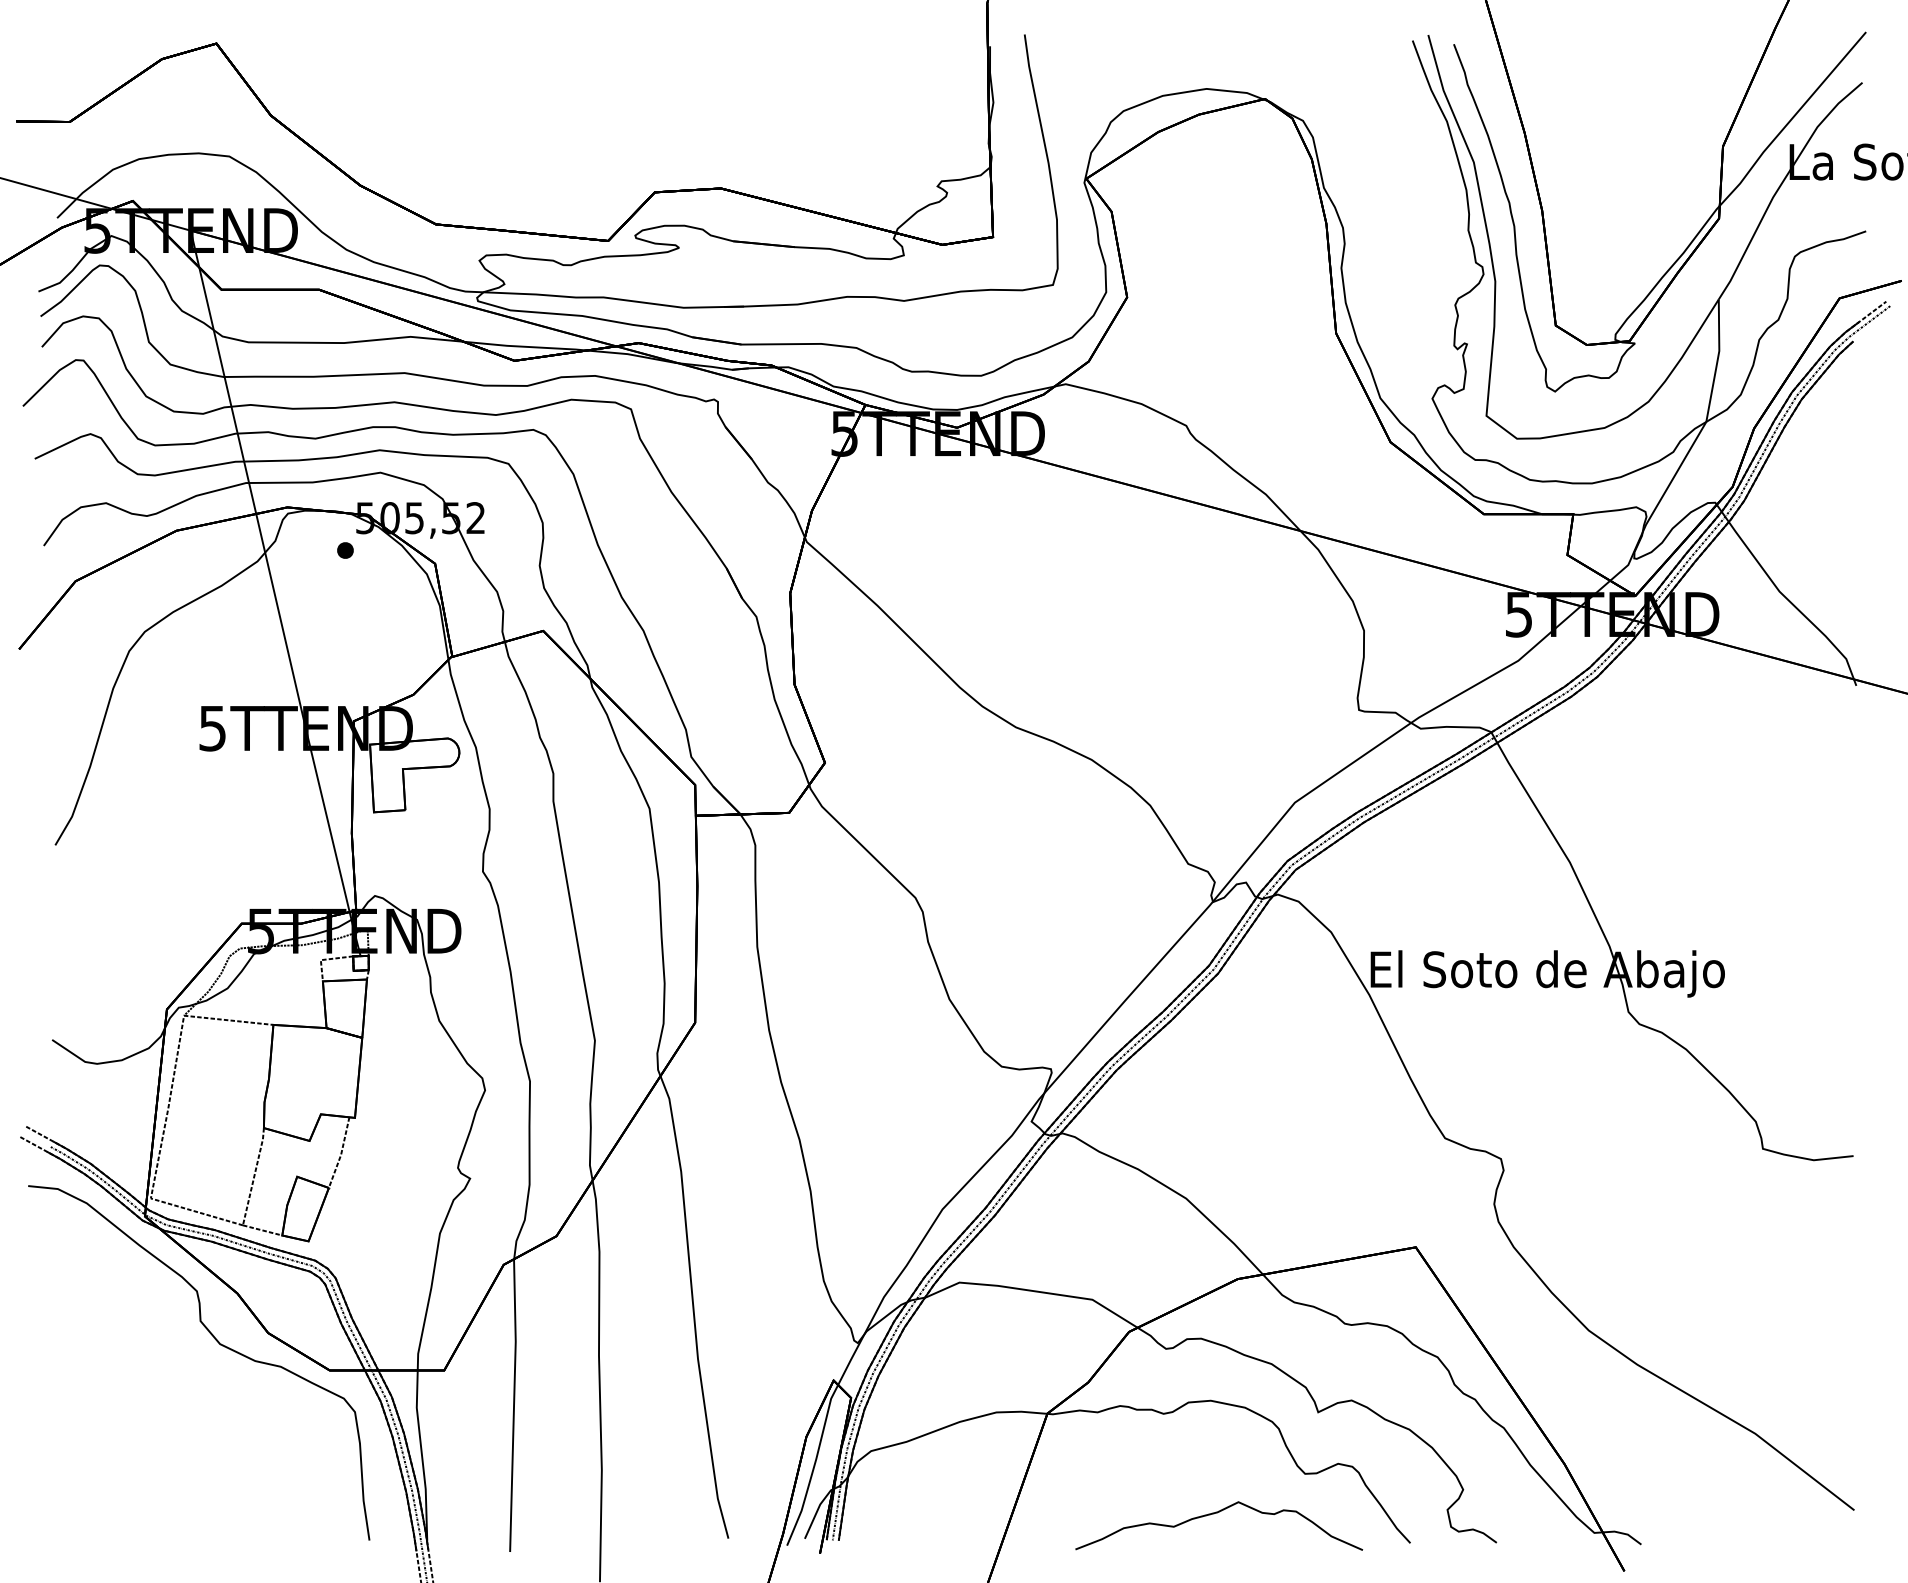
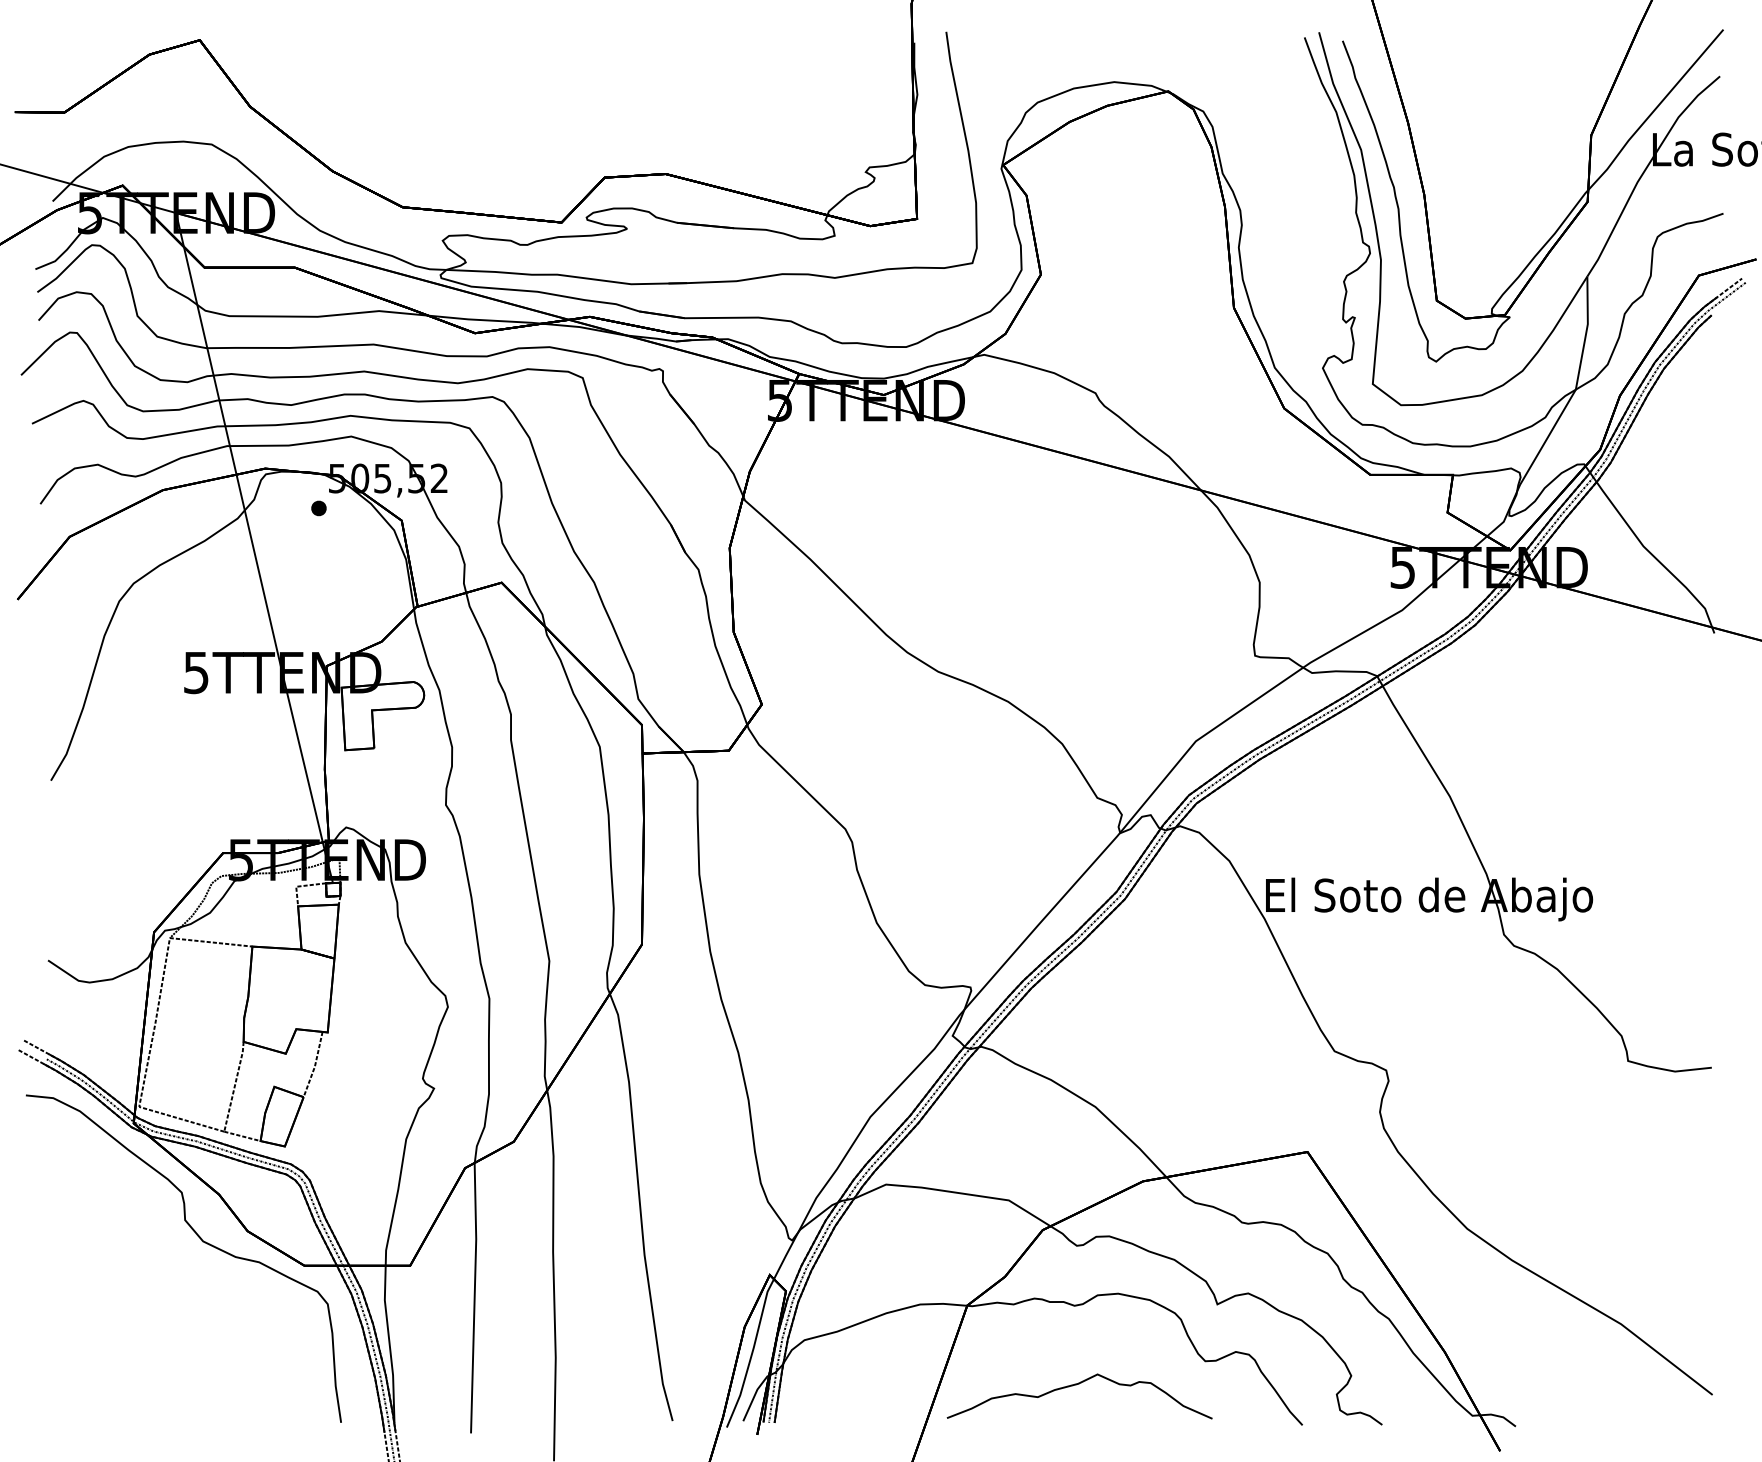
curve: (1214, 1514) -> (1075, 1385), moved

